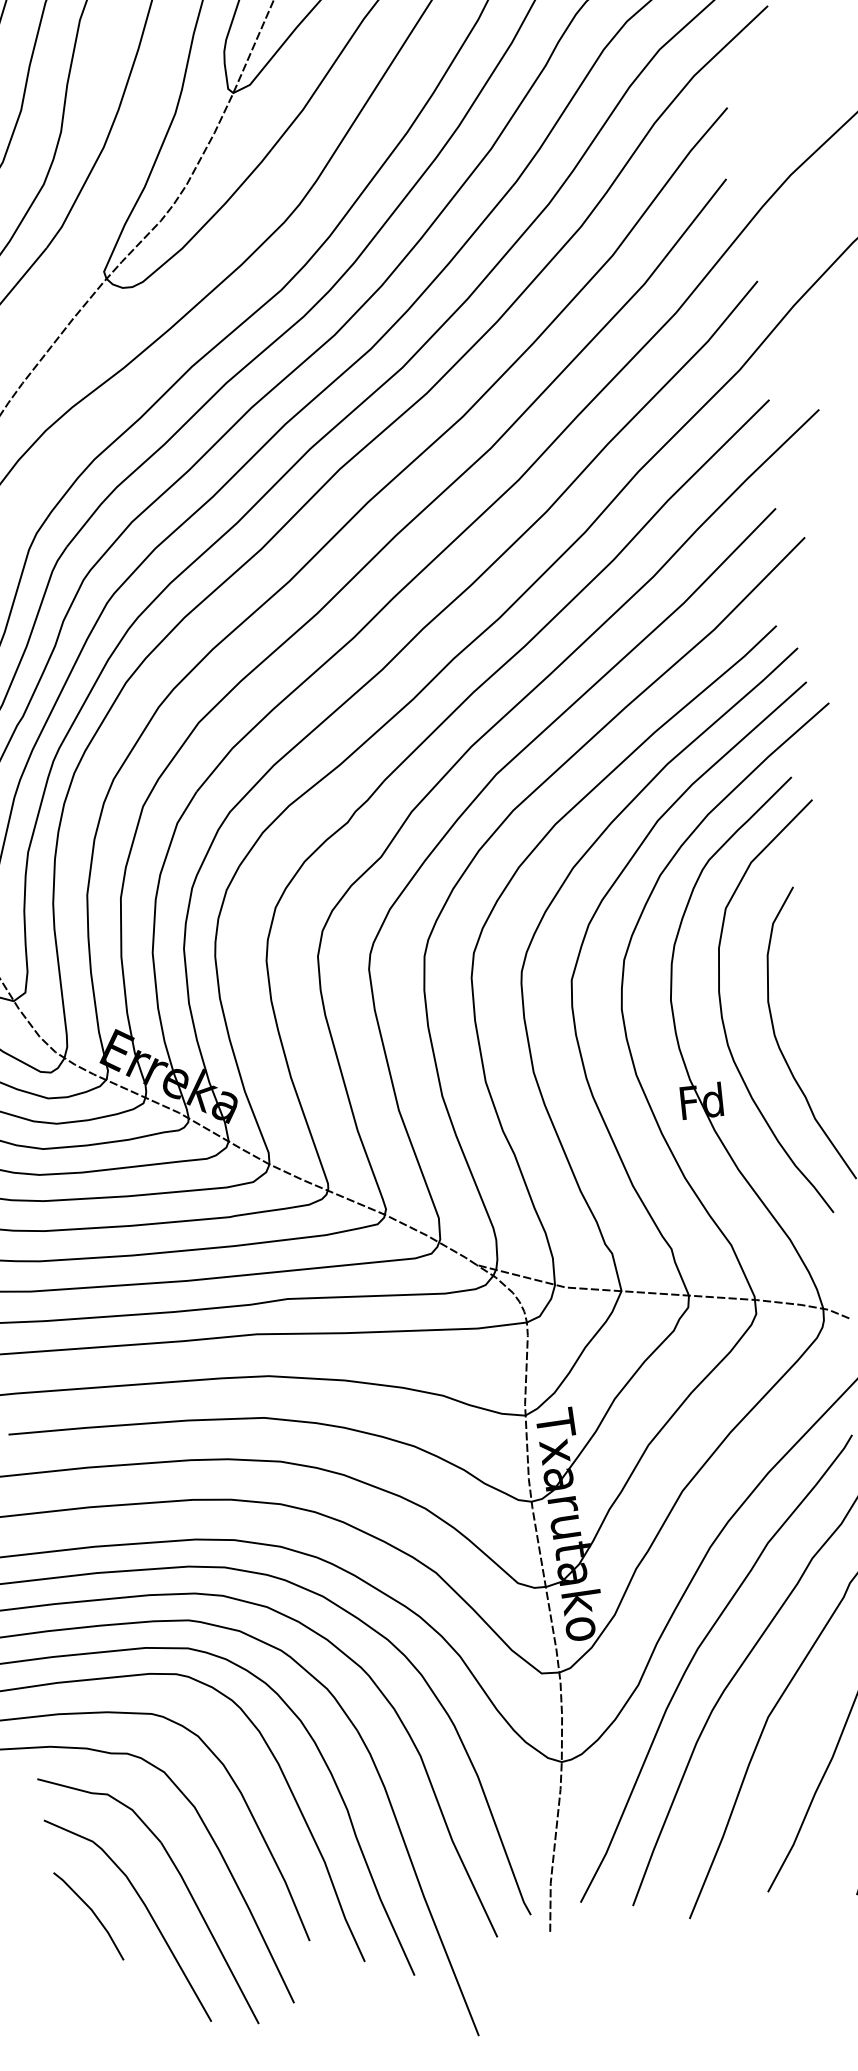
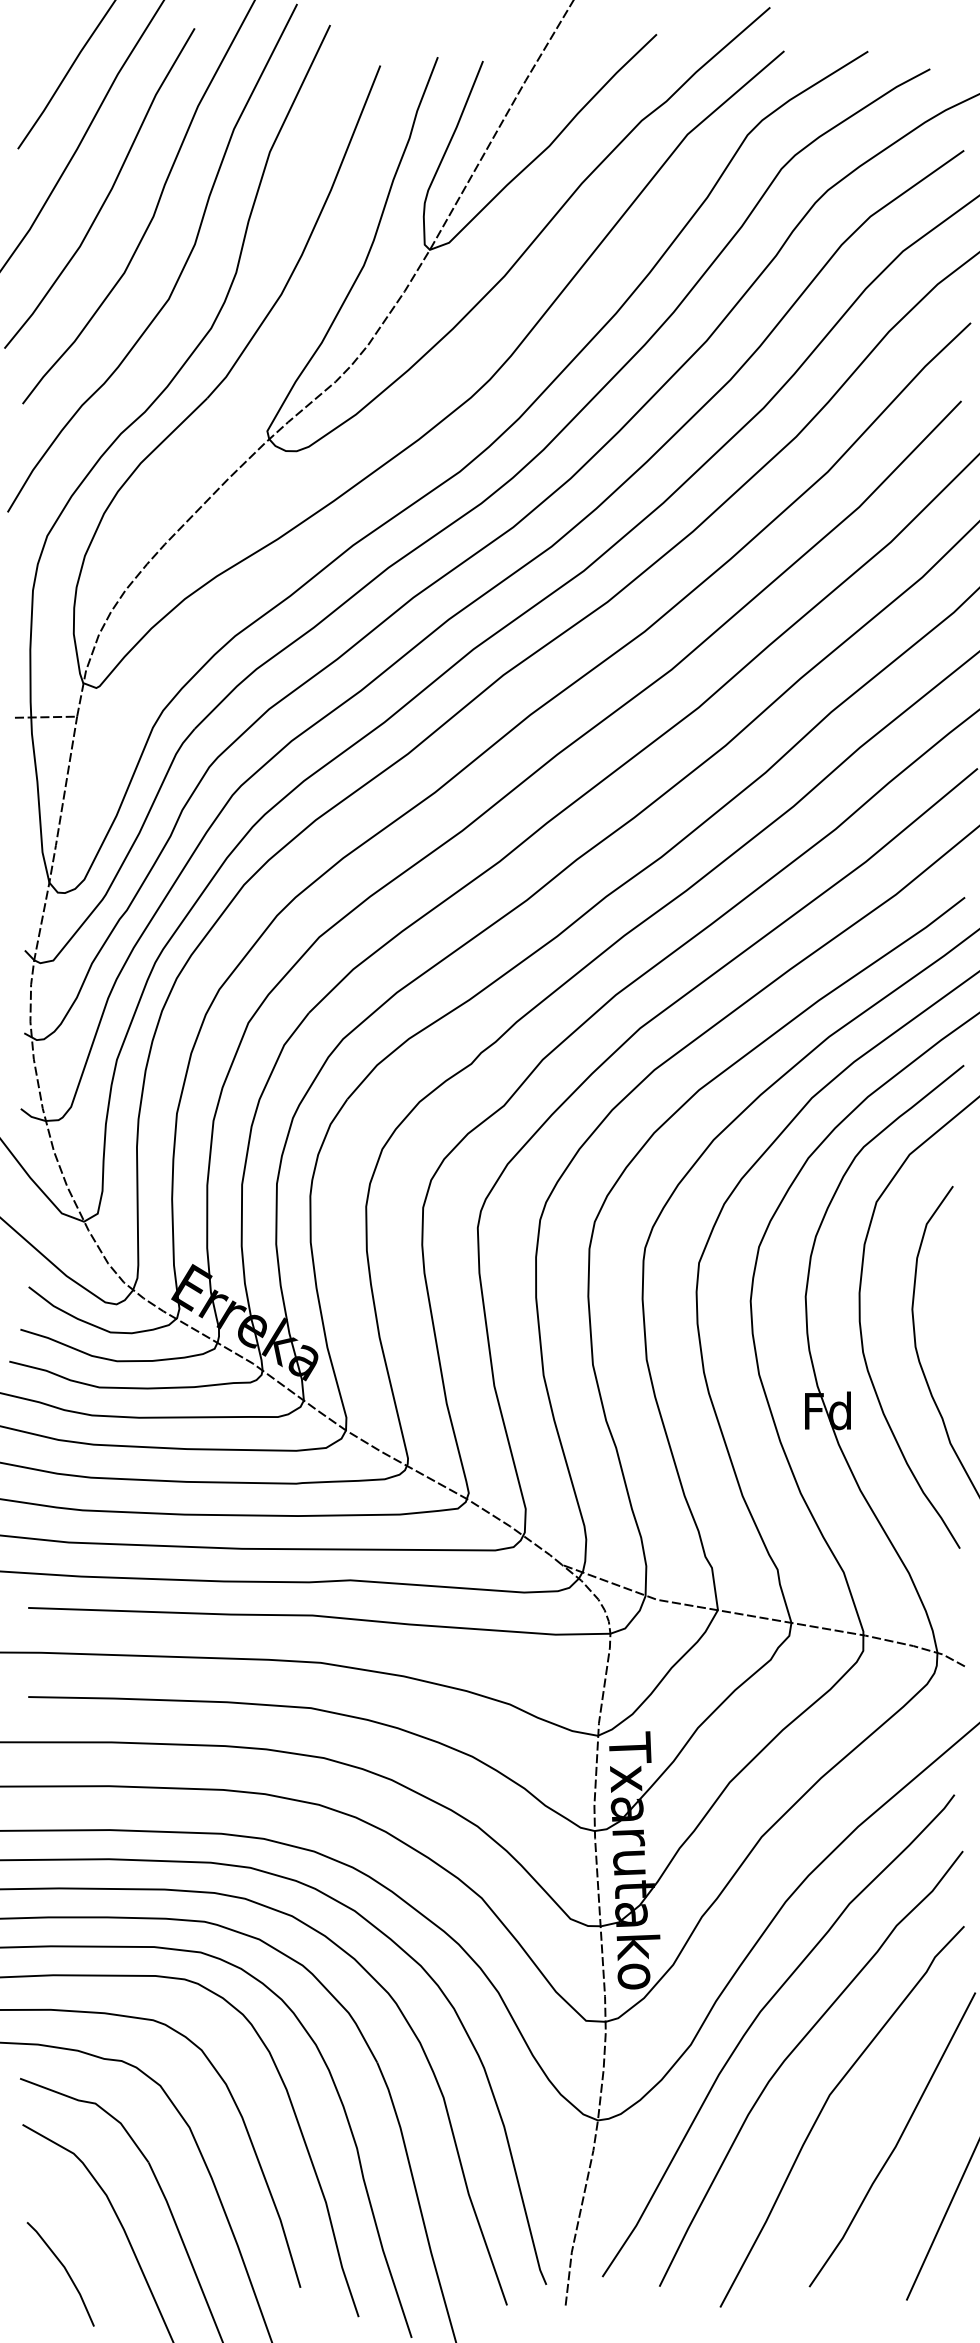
line: (92, 1913) -> (65, 2271), moved

